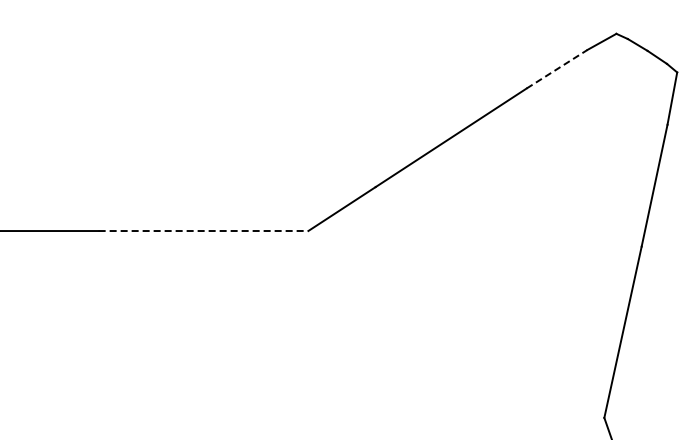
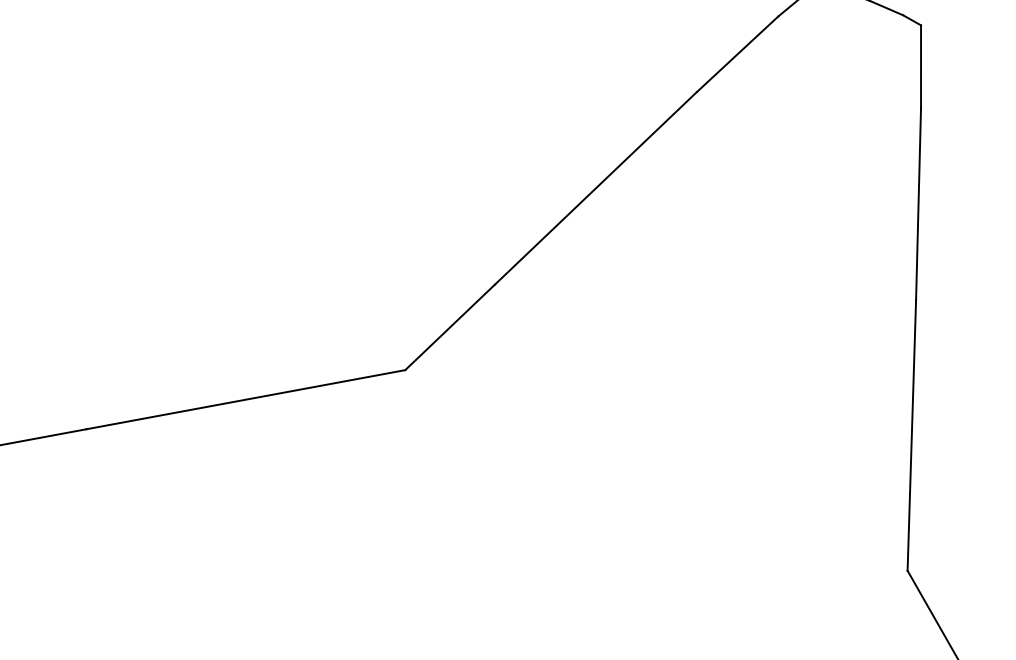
line: (557, 68) -> (738, 53), dashed -> solid
line: (203, 231) -> (246, 400), dashed -> solid

